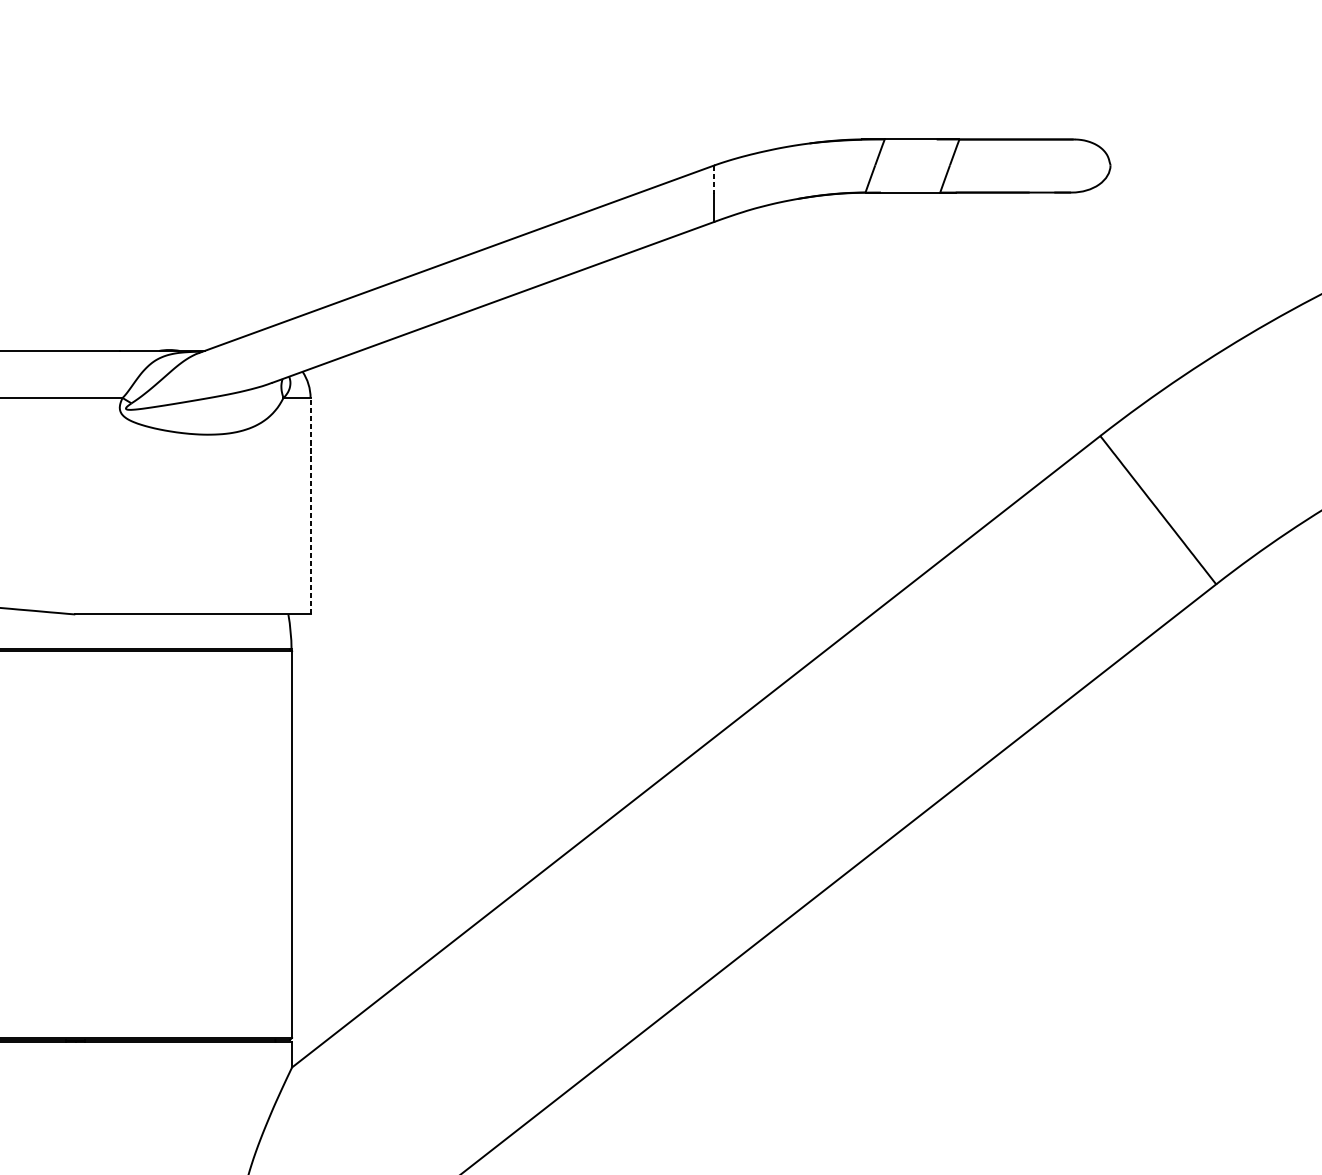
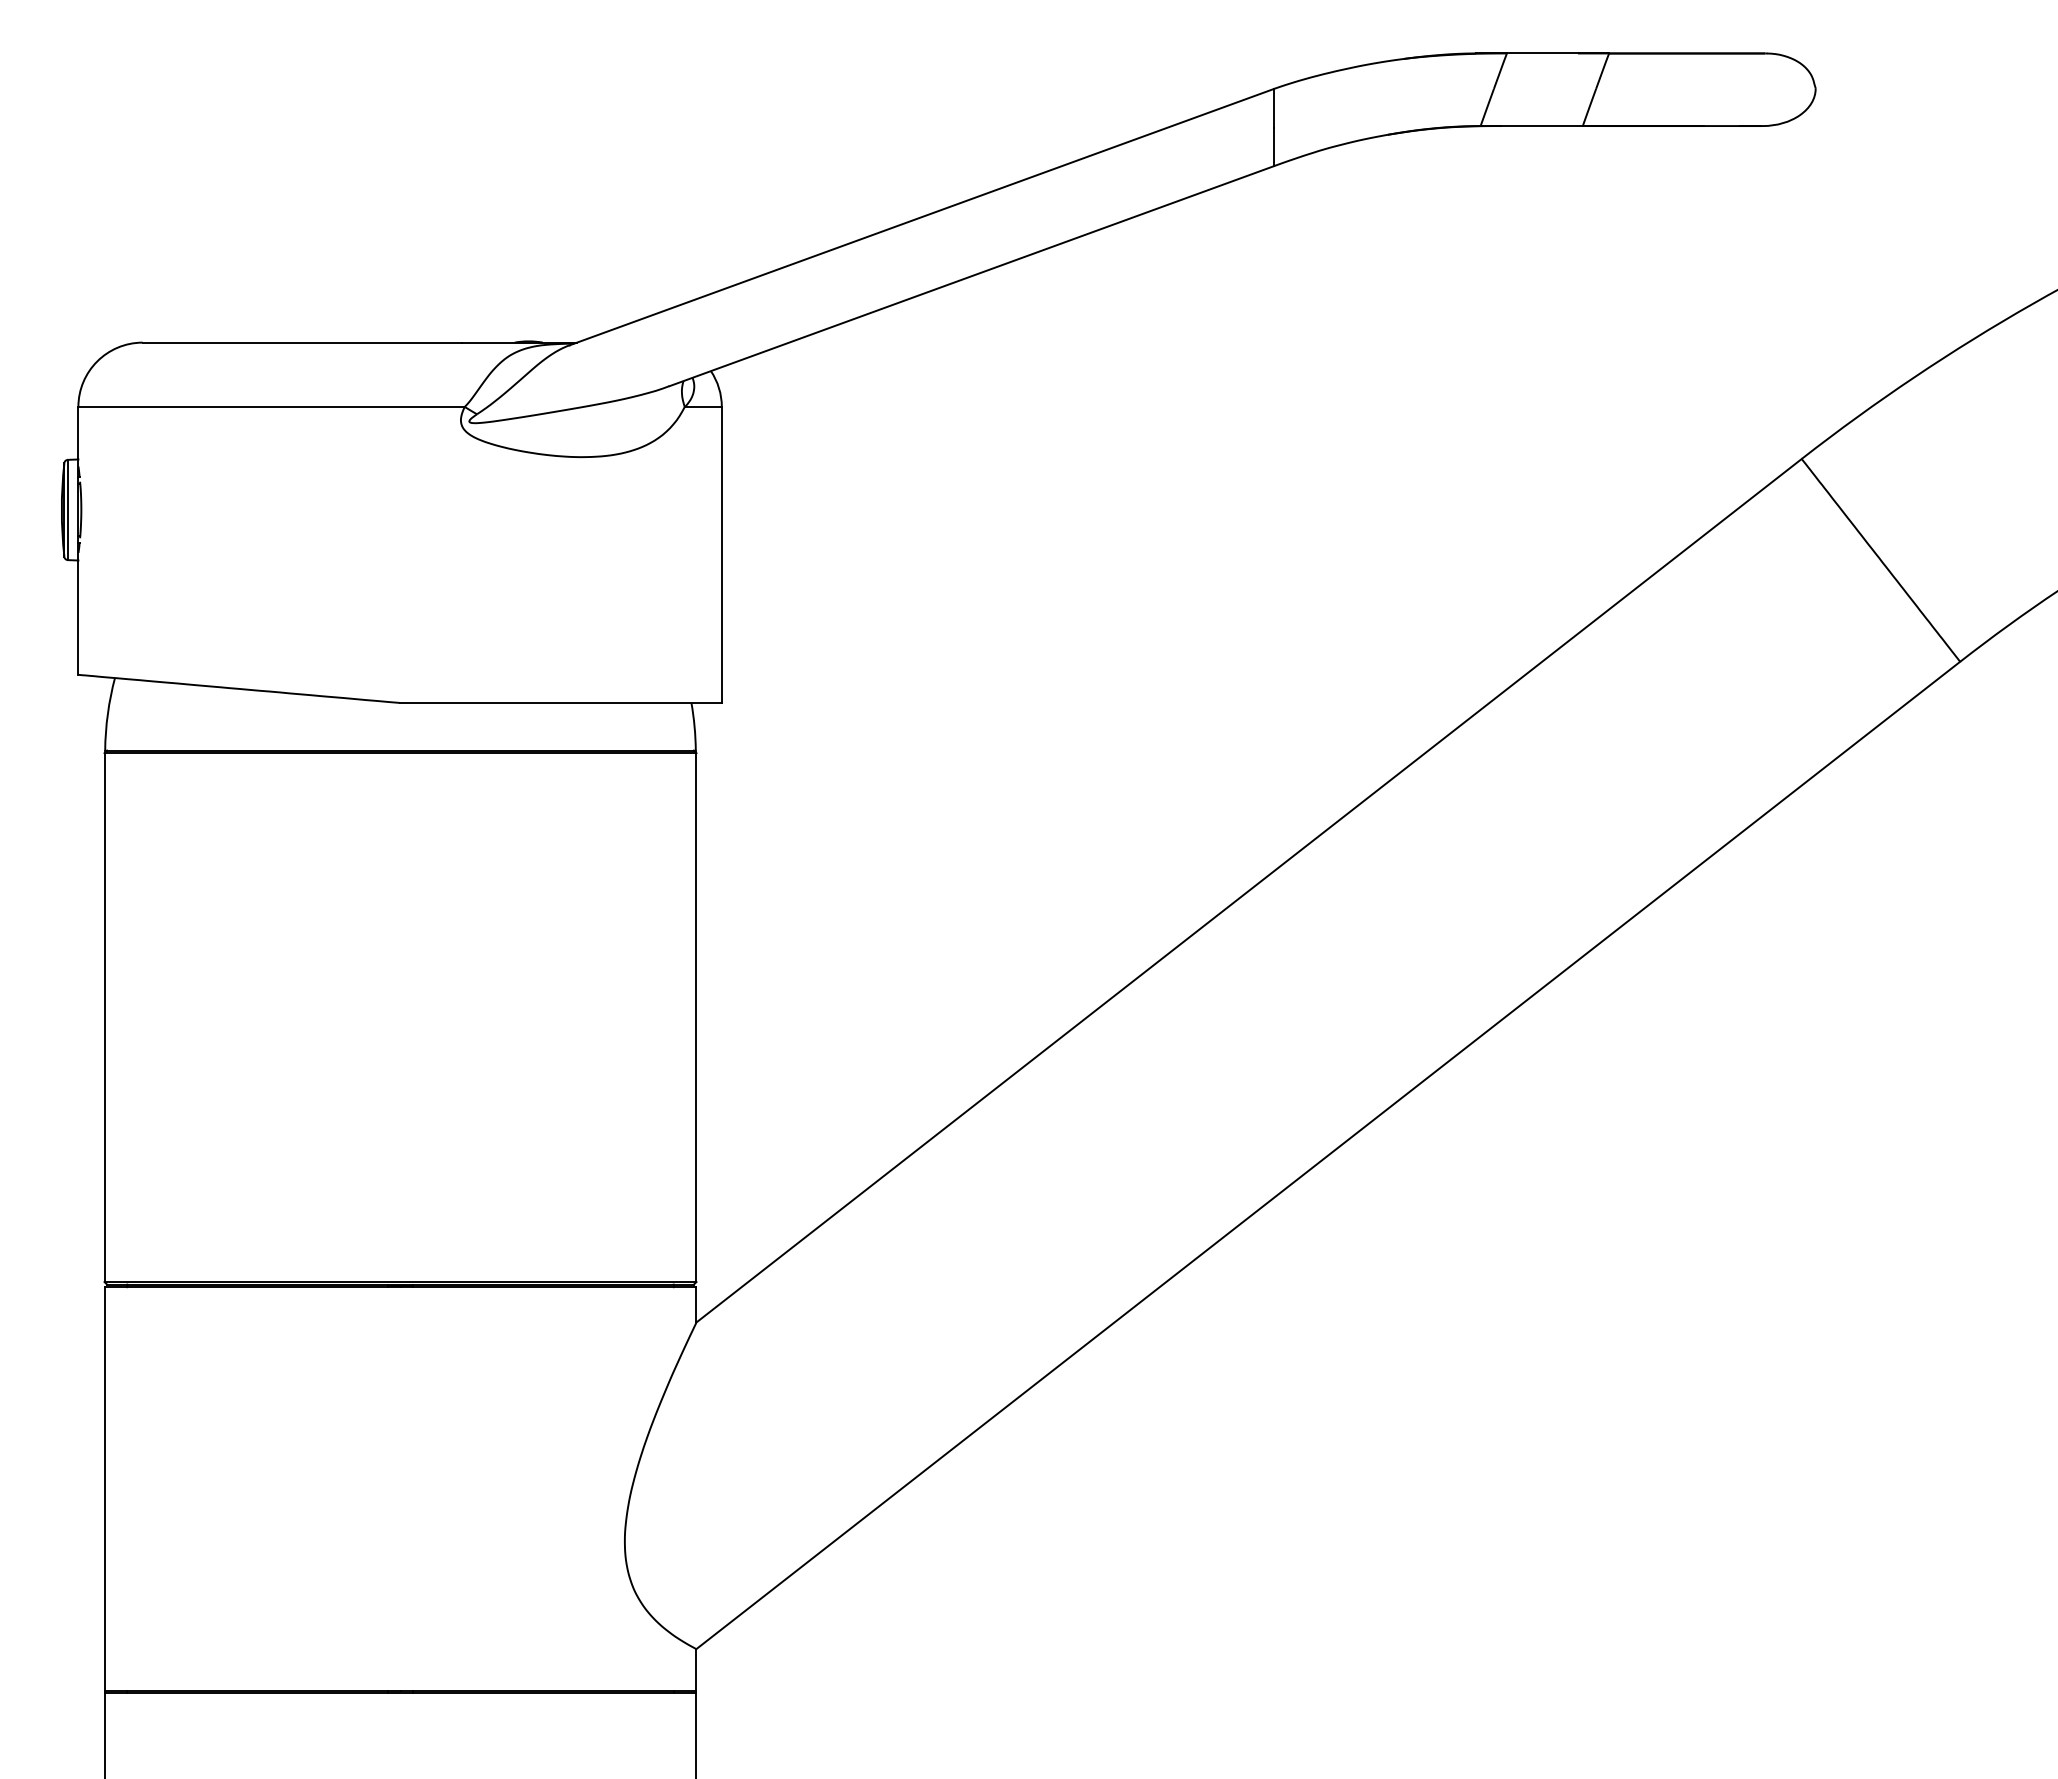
line: (714, 179) -> (1273, 108), dashed -> solid
line: (310, 505) -> (721, 554), dashed -> solid

